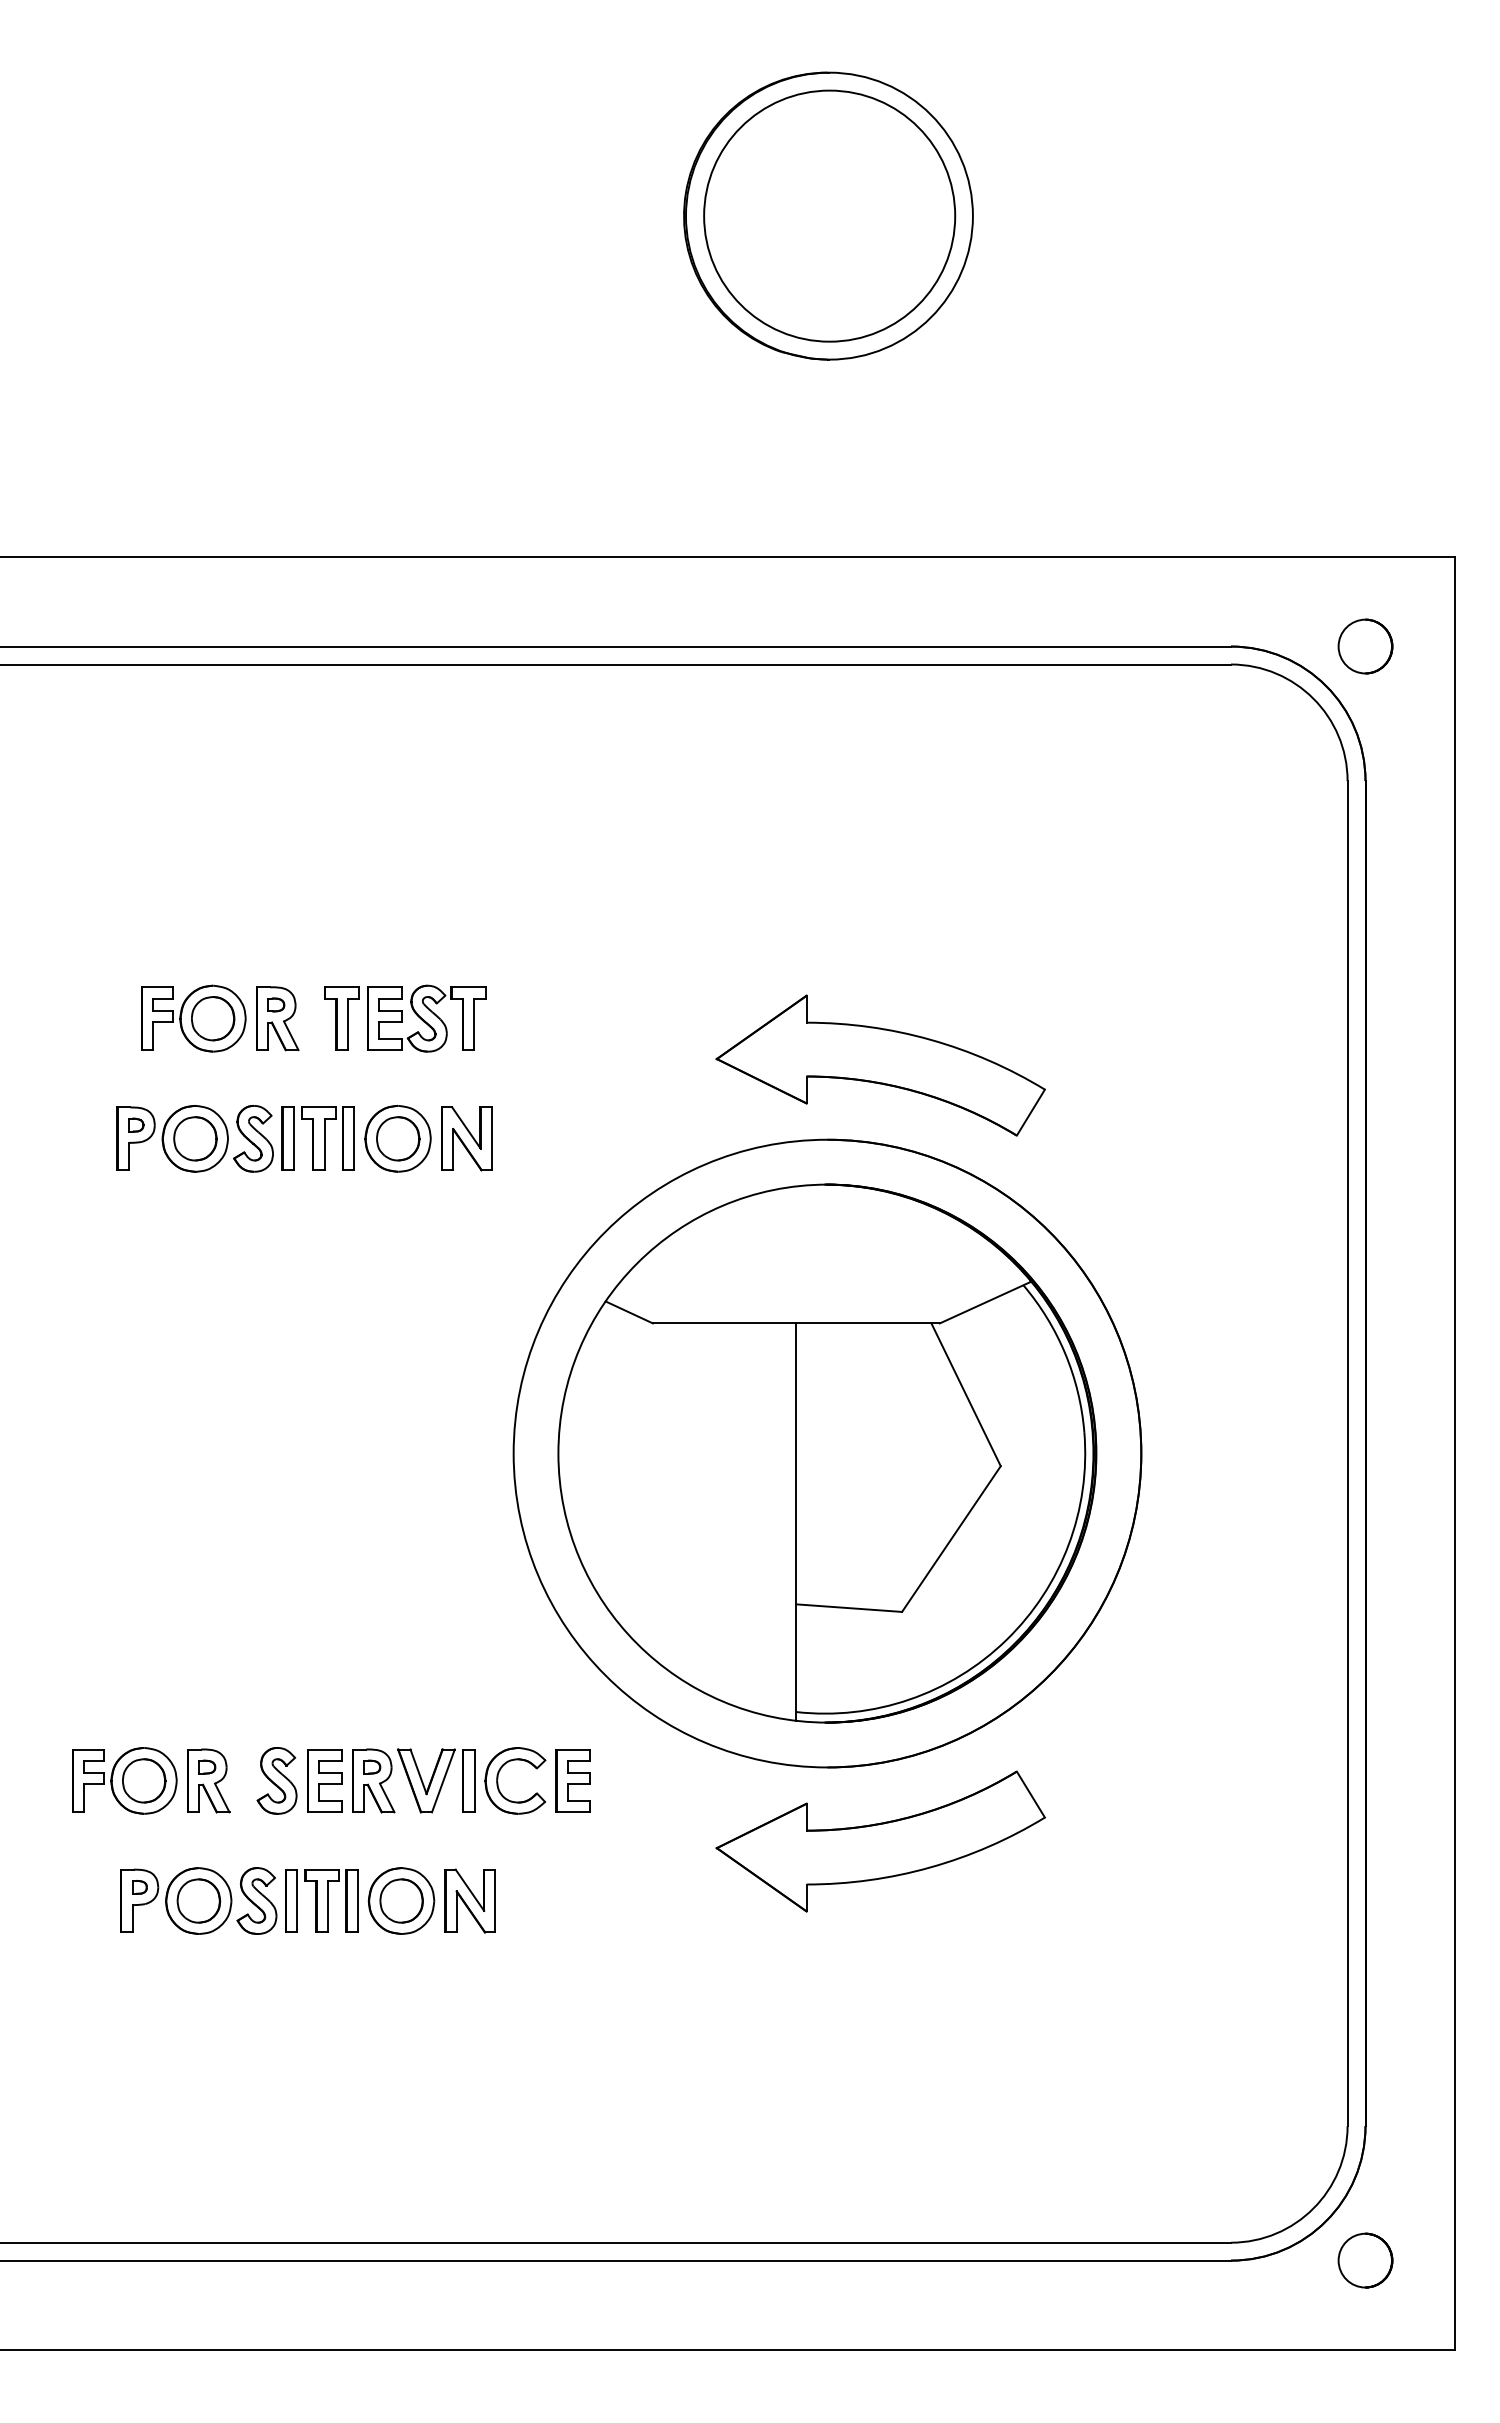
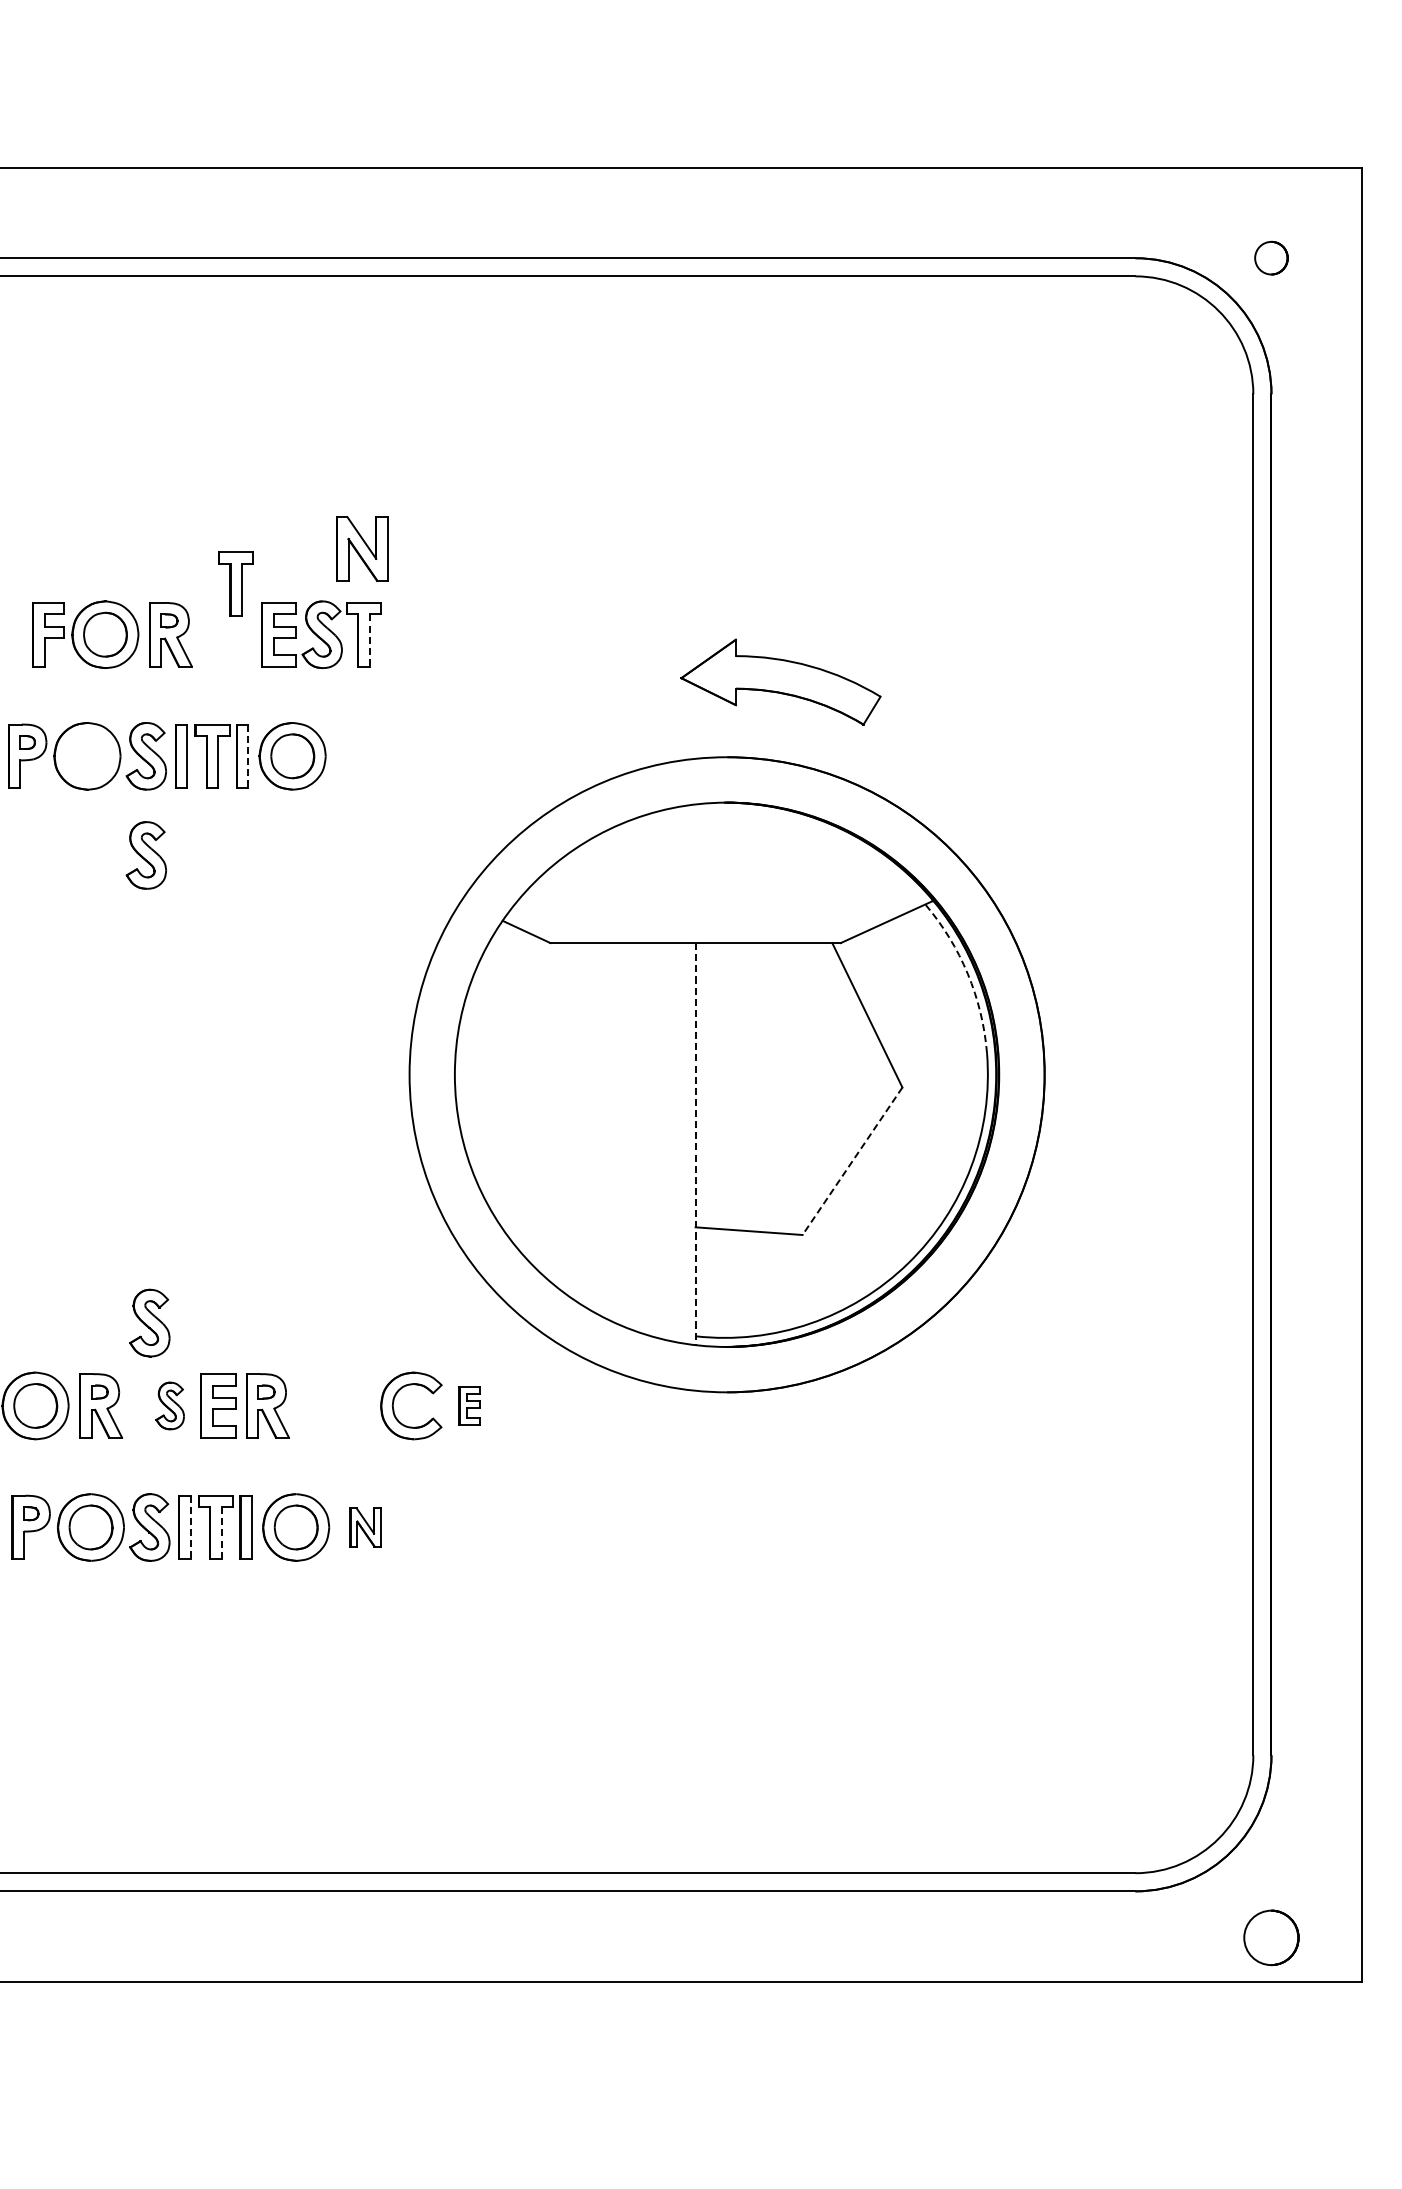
part: (1365, 646) -> (1271, 258), size x0.6
part: (341, 1018) -> (235, 583), moved
line: (474, 1024) -> (369, 640), solid -> dashed
part: (880, 1065) -> (780, 682), size x0.6
part: (195, 1138) -> (87, 755), removed
part: (466, 1138) -> (361, 548), moved
line: (354, 1139) -> (248, 756), solid -> dashed
part: (253, 1236) -> (146, 855), added
arc: (1065, 1353) -> (967, 973), solid -> dashed
line: (796, 1522) -> (695, 1144), solid -> dashed
line: (951, 1539) -> (852, 1161), solid -> dashed
part: (256, 1698) -> (149, 1322), added
part: (276, 1780) -> (169, 1405), size x0.7
part: (436, 1780) -> (331, 1405), removed
part: (572, 1780) -> (469, 1405), size x0.6
part: (880, 1841) -> (780, 1467), removed
part: (469, 1900) -> (364, 1526), size x0.6
line: (297, 1901) -> (190, 1527), solid -> dashed
line: (328, 1906) -> (222, 1533), solid -> dashed
part: (1365, 2260) -> (1271, 1937), moved

